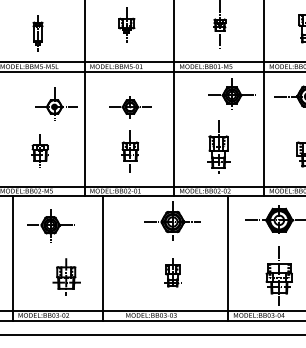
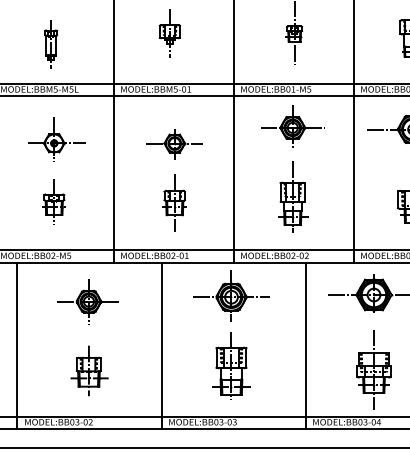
part: (231, 94) -> (292, 126), moved
part: (56, 104) -> (56, 139), moved
part: (49, 225) -> (87, 301), moved
line: (102, 258) -> (161, 345), moved
part: (172, 273) -> (231, 365), size x1.67

